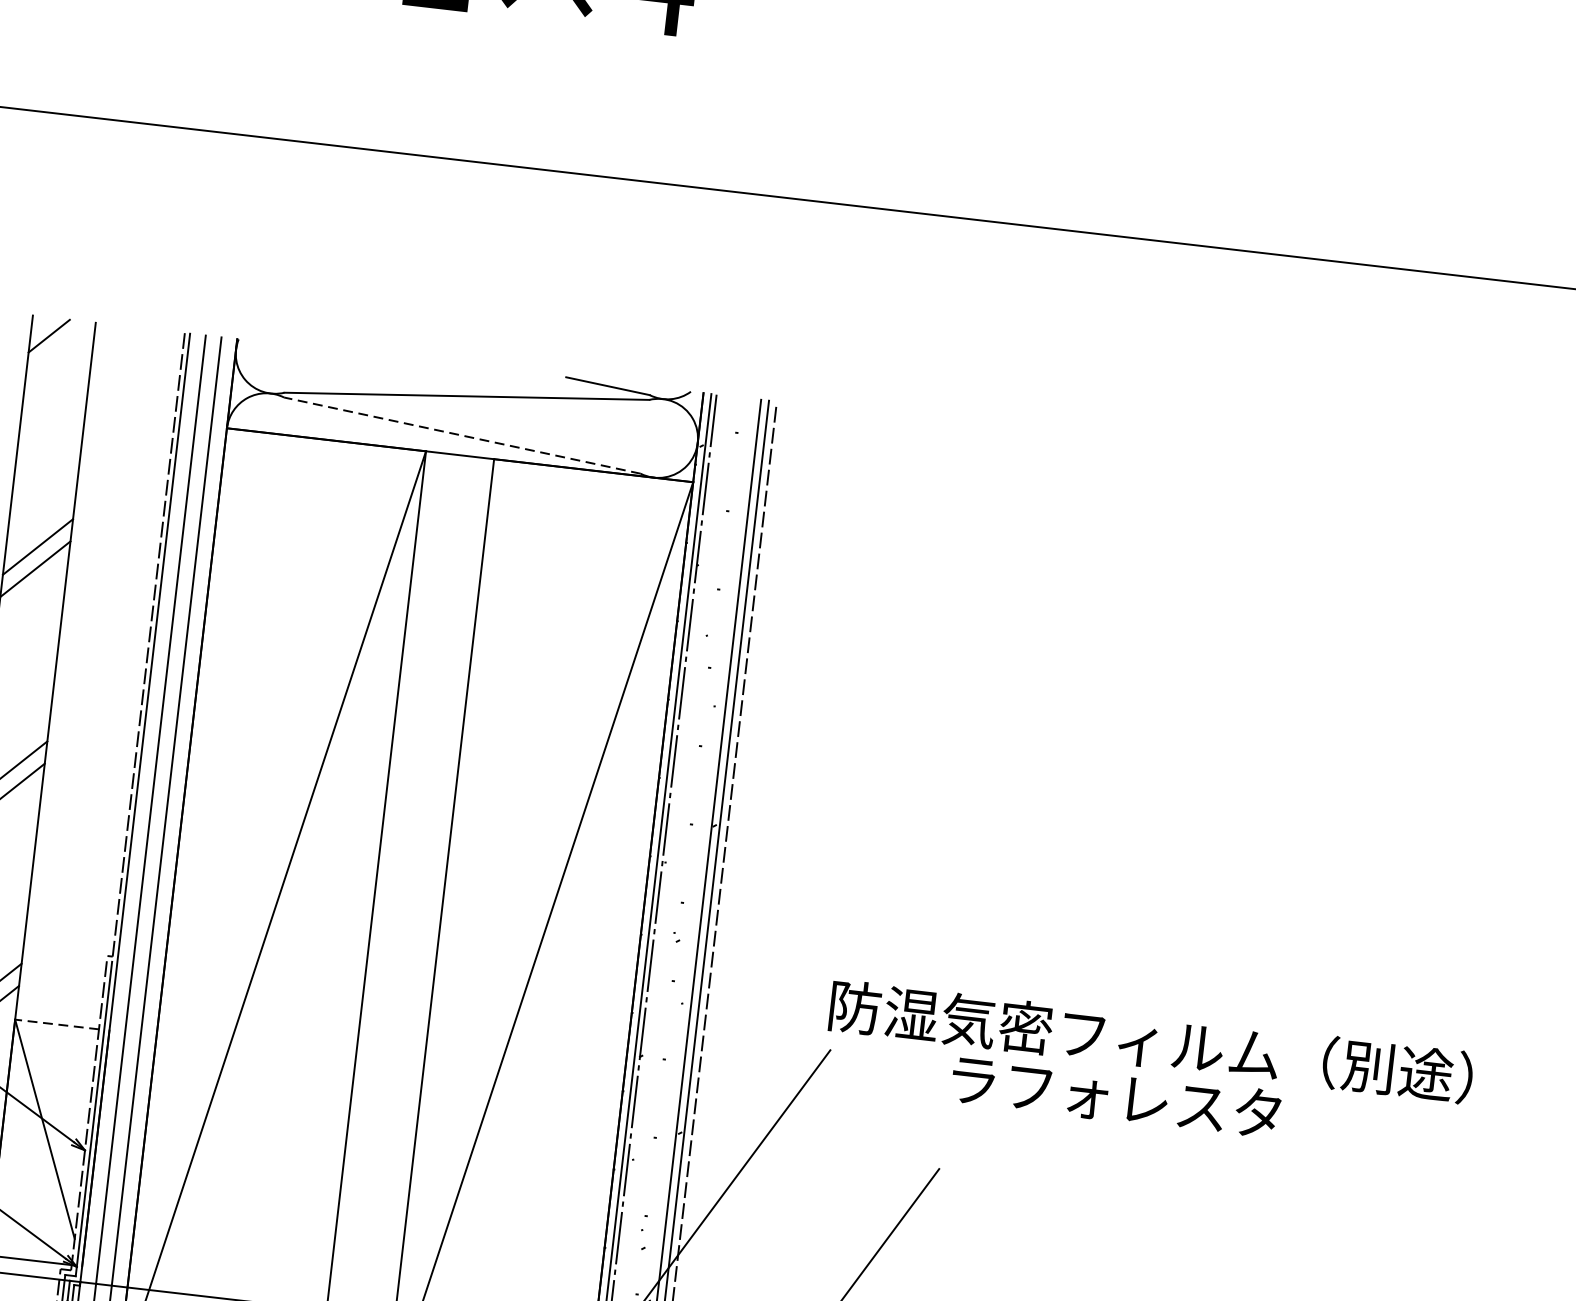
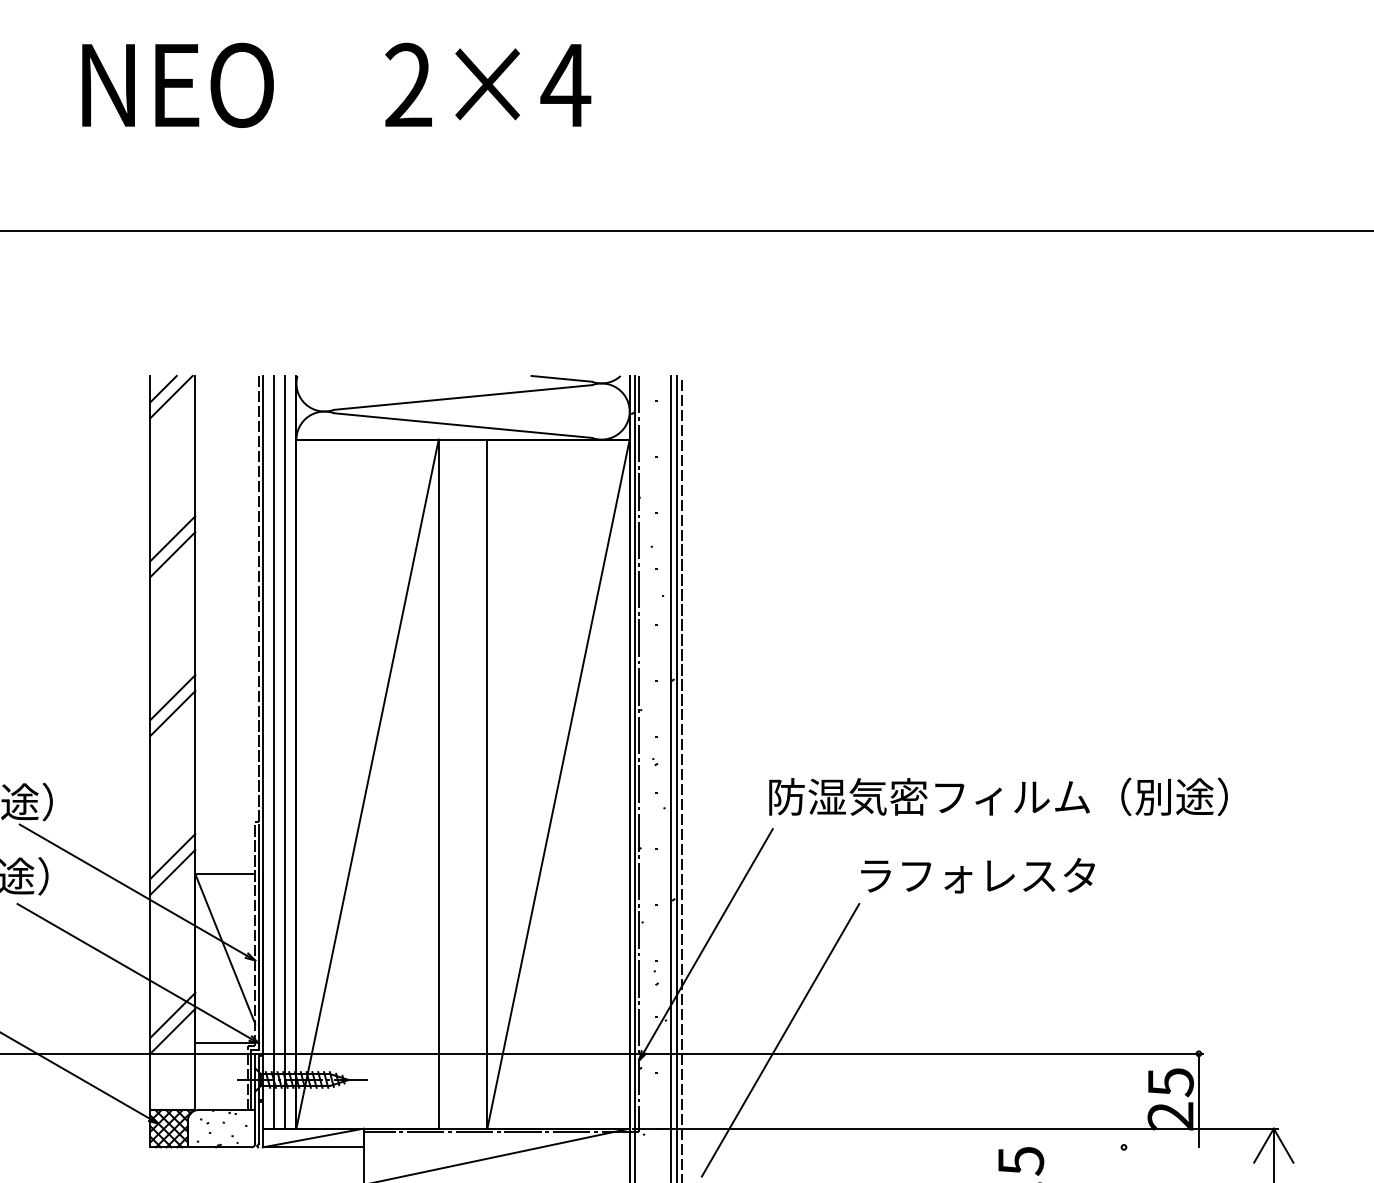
line: (59, 347) -> (171, 396), added
line: (461, 435) -> (462, 425), dashed -> solid
line: (57, 1025) -> (225, 874), dashed -> solid
text: (1115, 1096) -> (977, 875), moved

